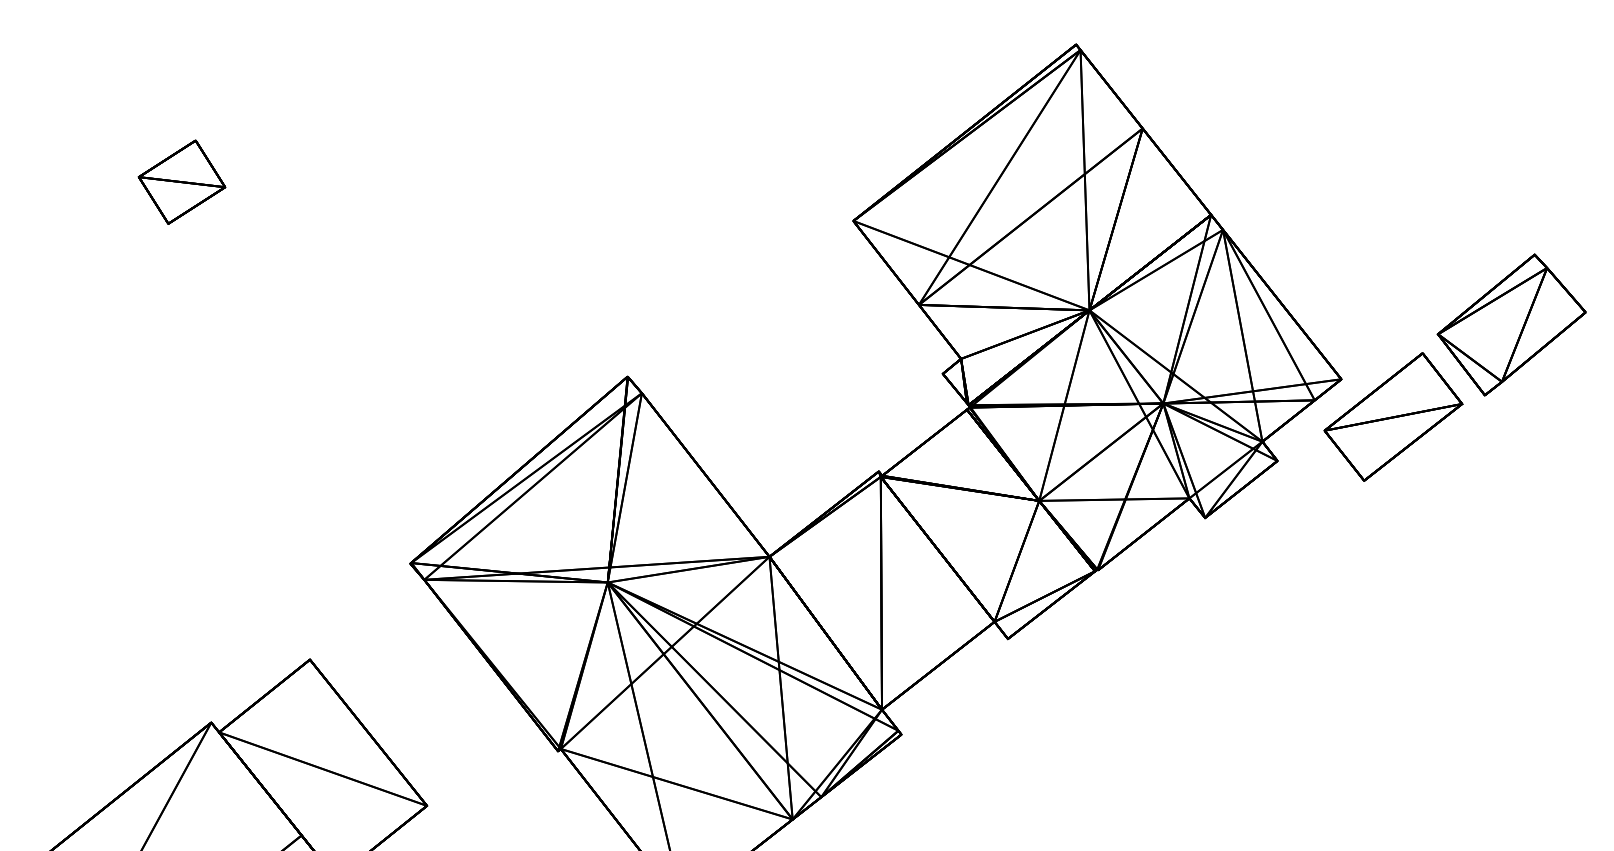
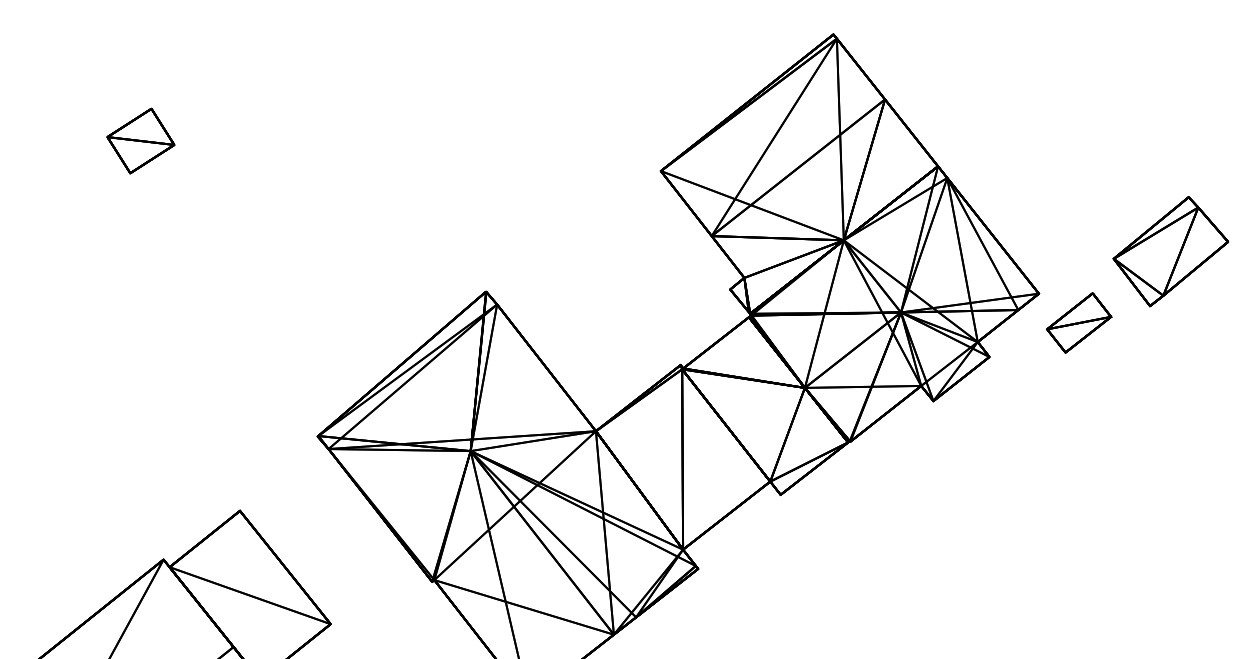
part: (1392, 416) -> (1078, 322), size x0.6

